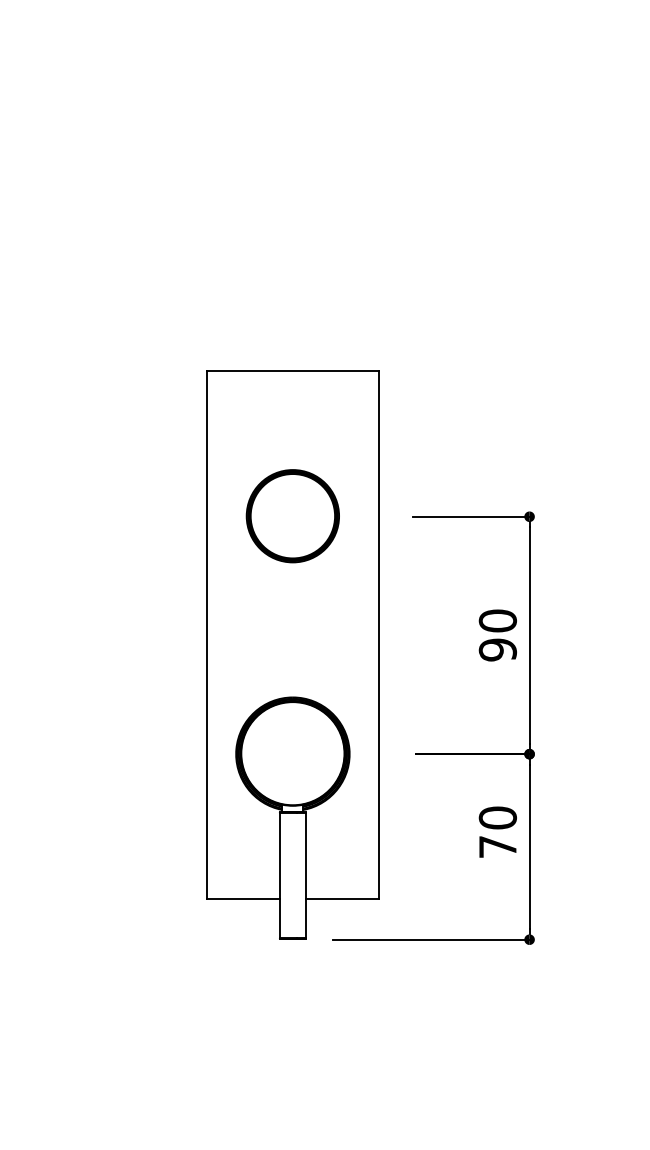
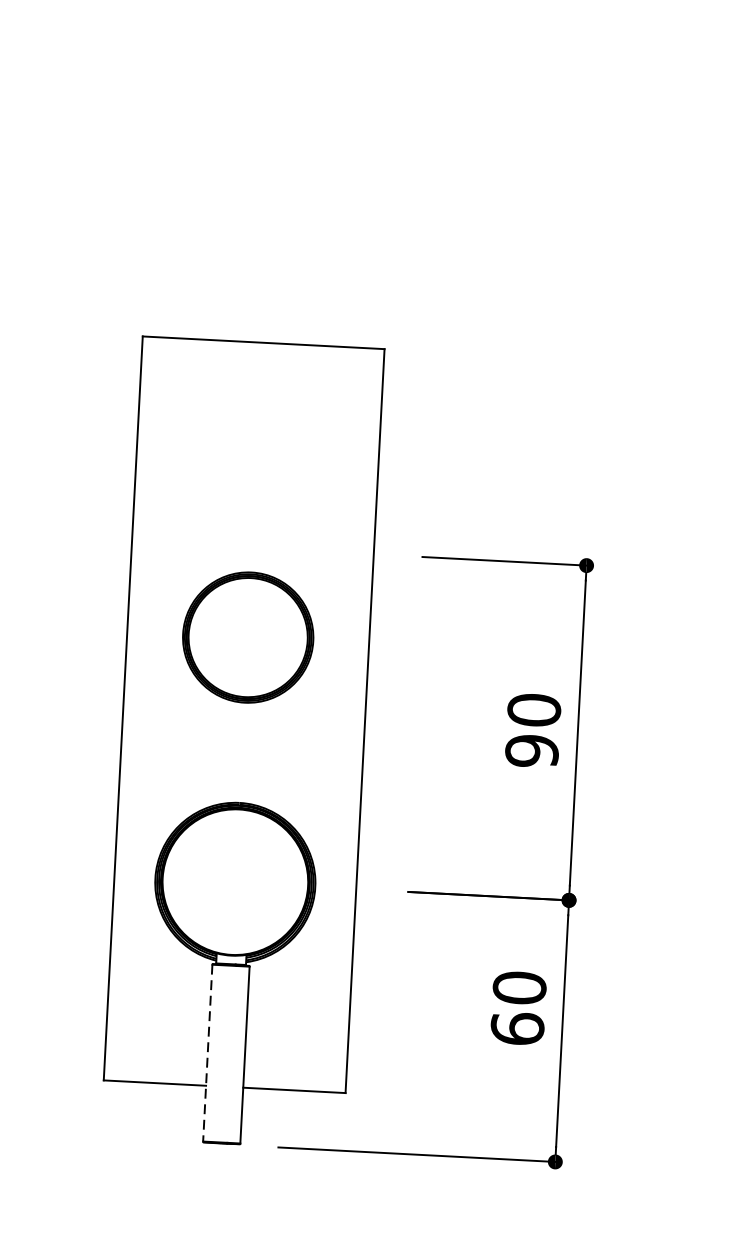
part: (292, 516) -> (247, 637), moved
text: (497, 846) -> (516, 1028), 70 -> 60
line: (279, 875) -> (207, 1052), solid -> dashed

